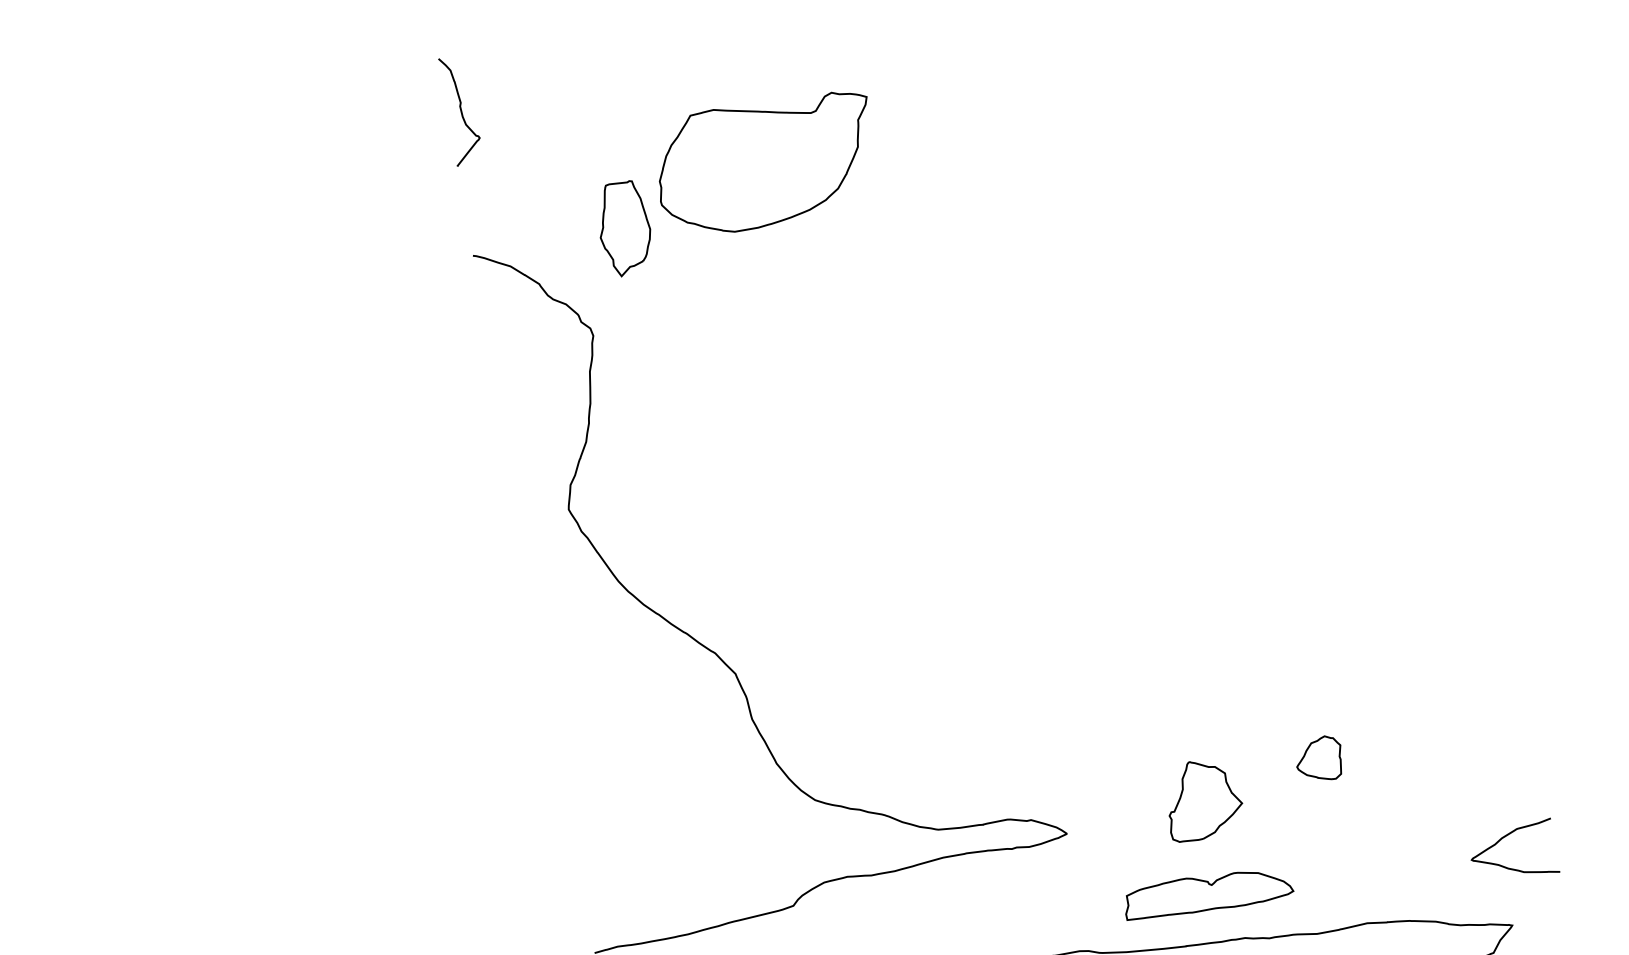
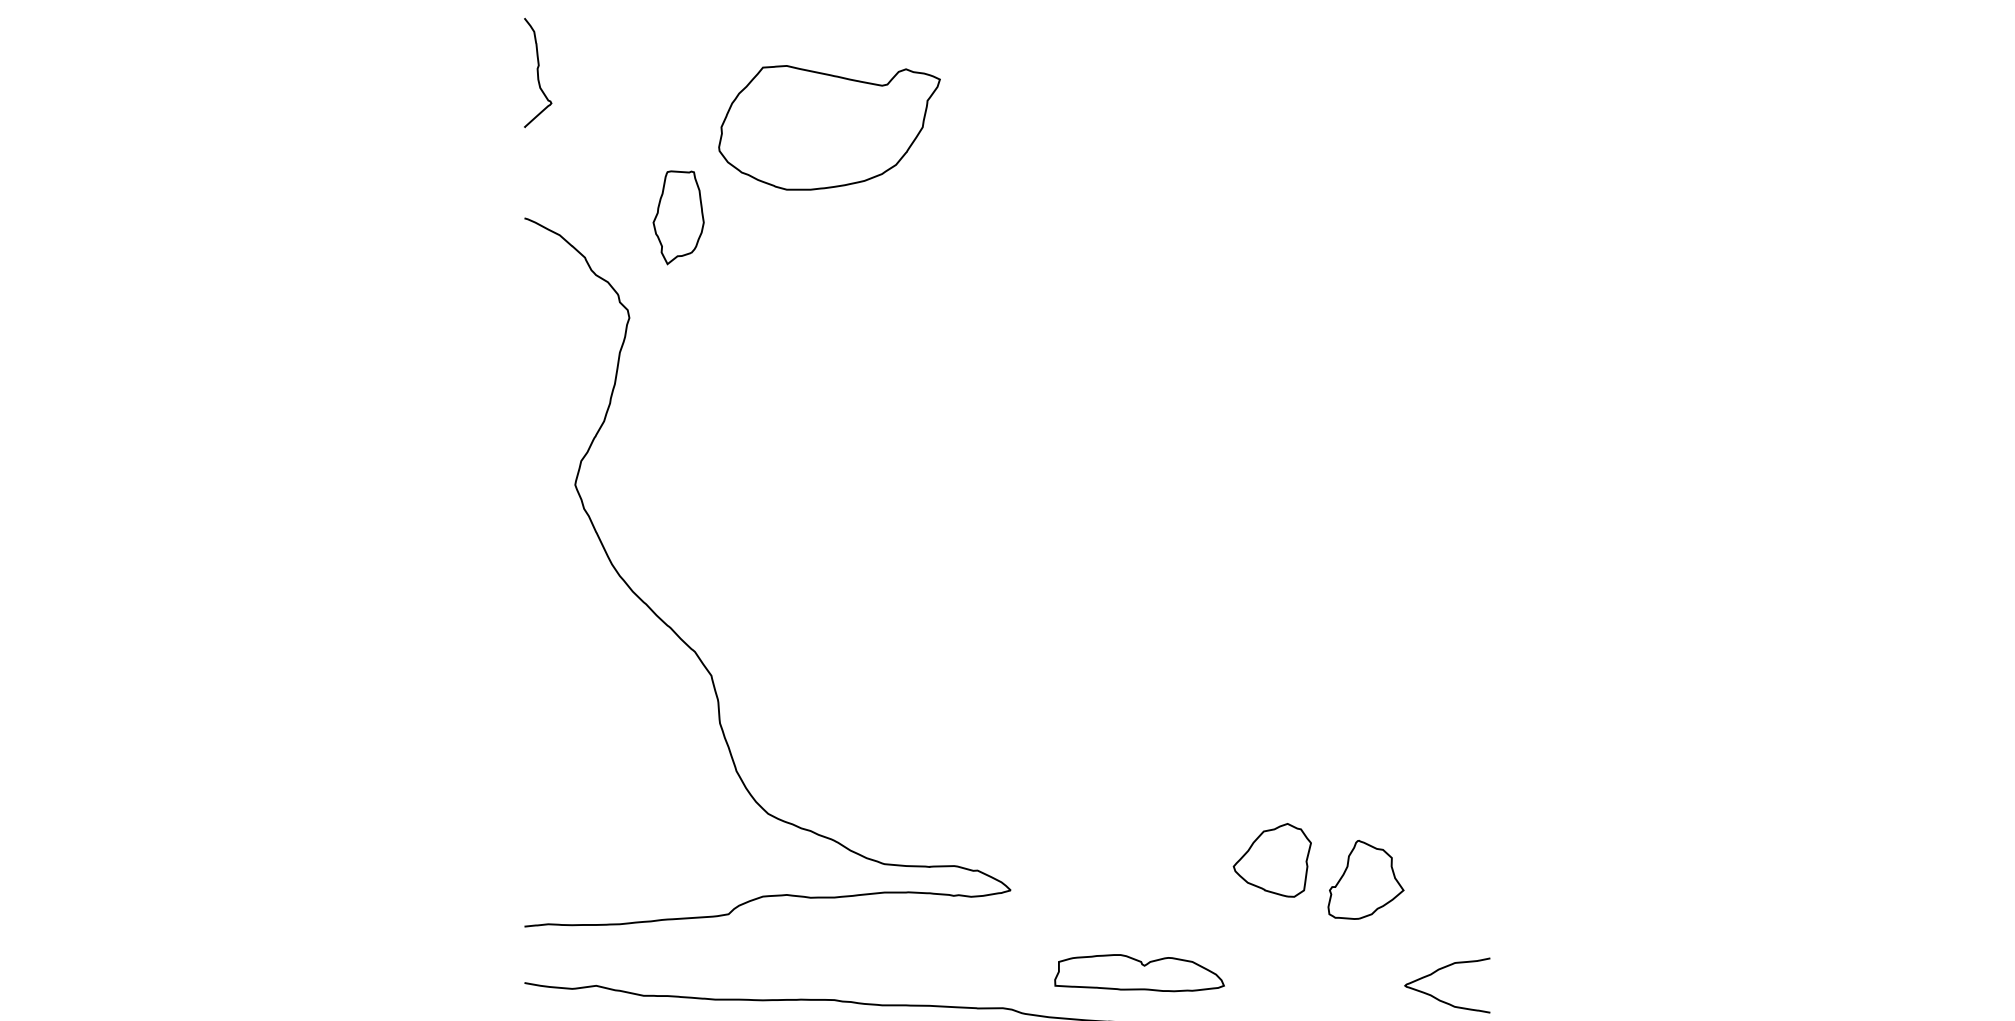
part: (766, 163) -> (829, 127), moved
part: (1318, 759) -> (1271, 860), size x1.67
part: (1202, 799) -> (1365, 879), moved

